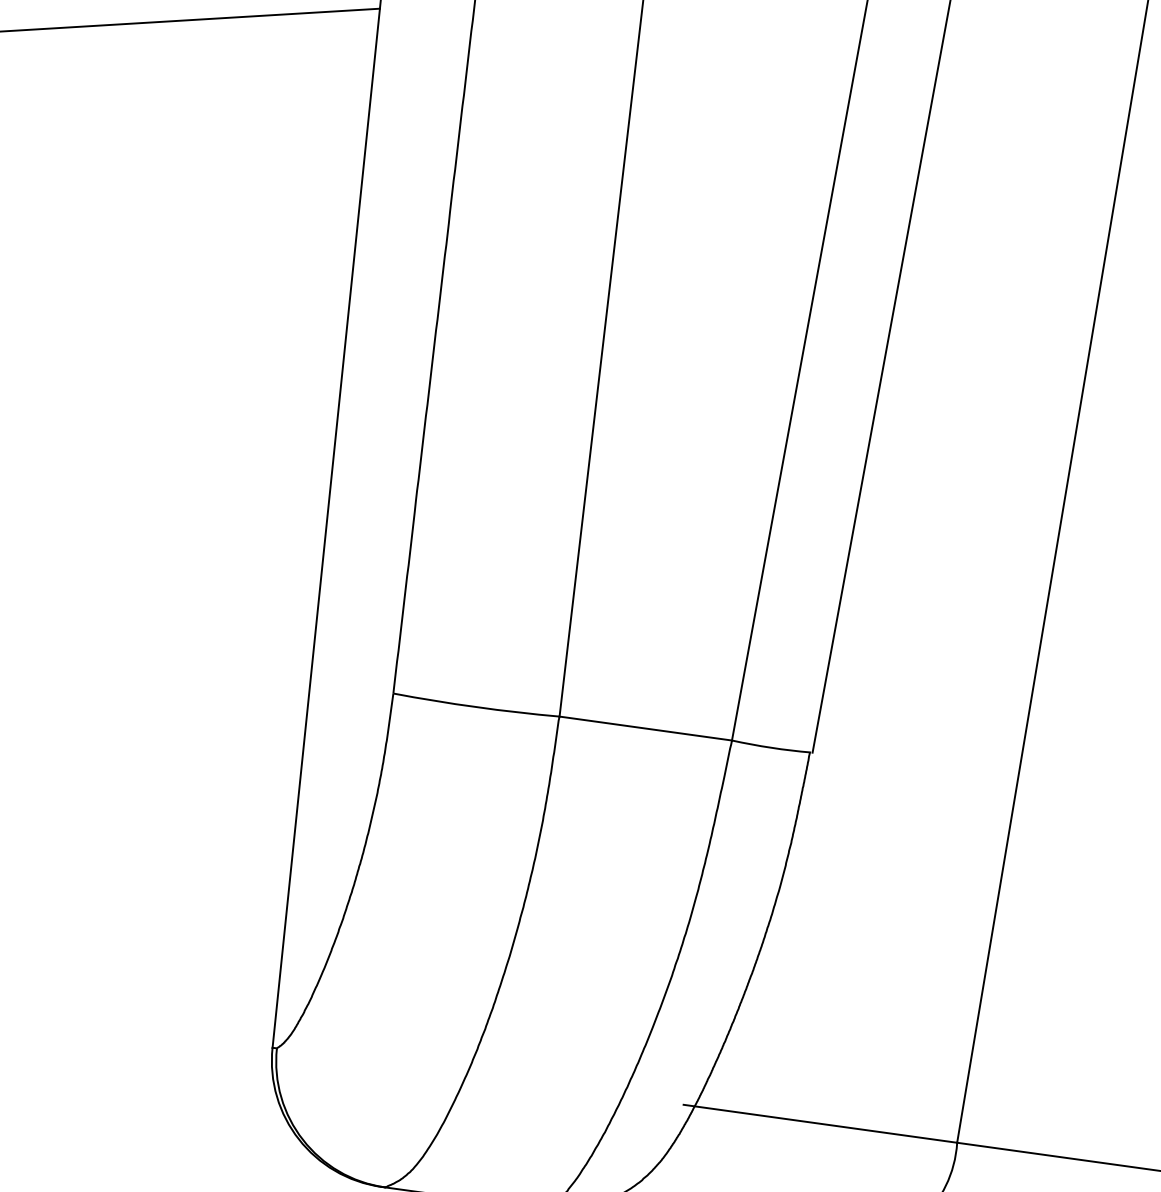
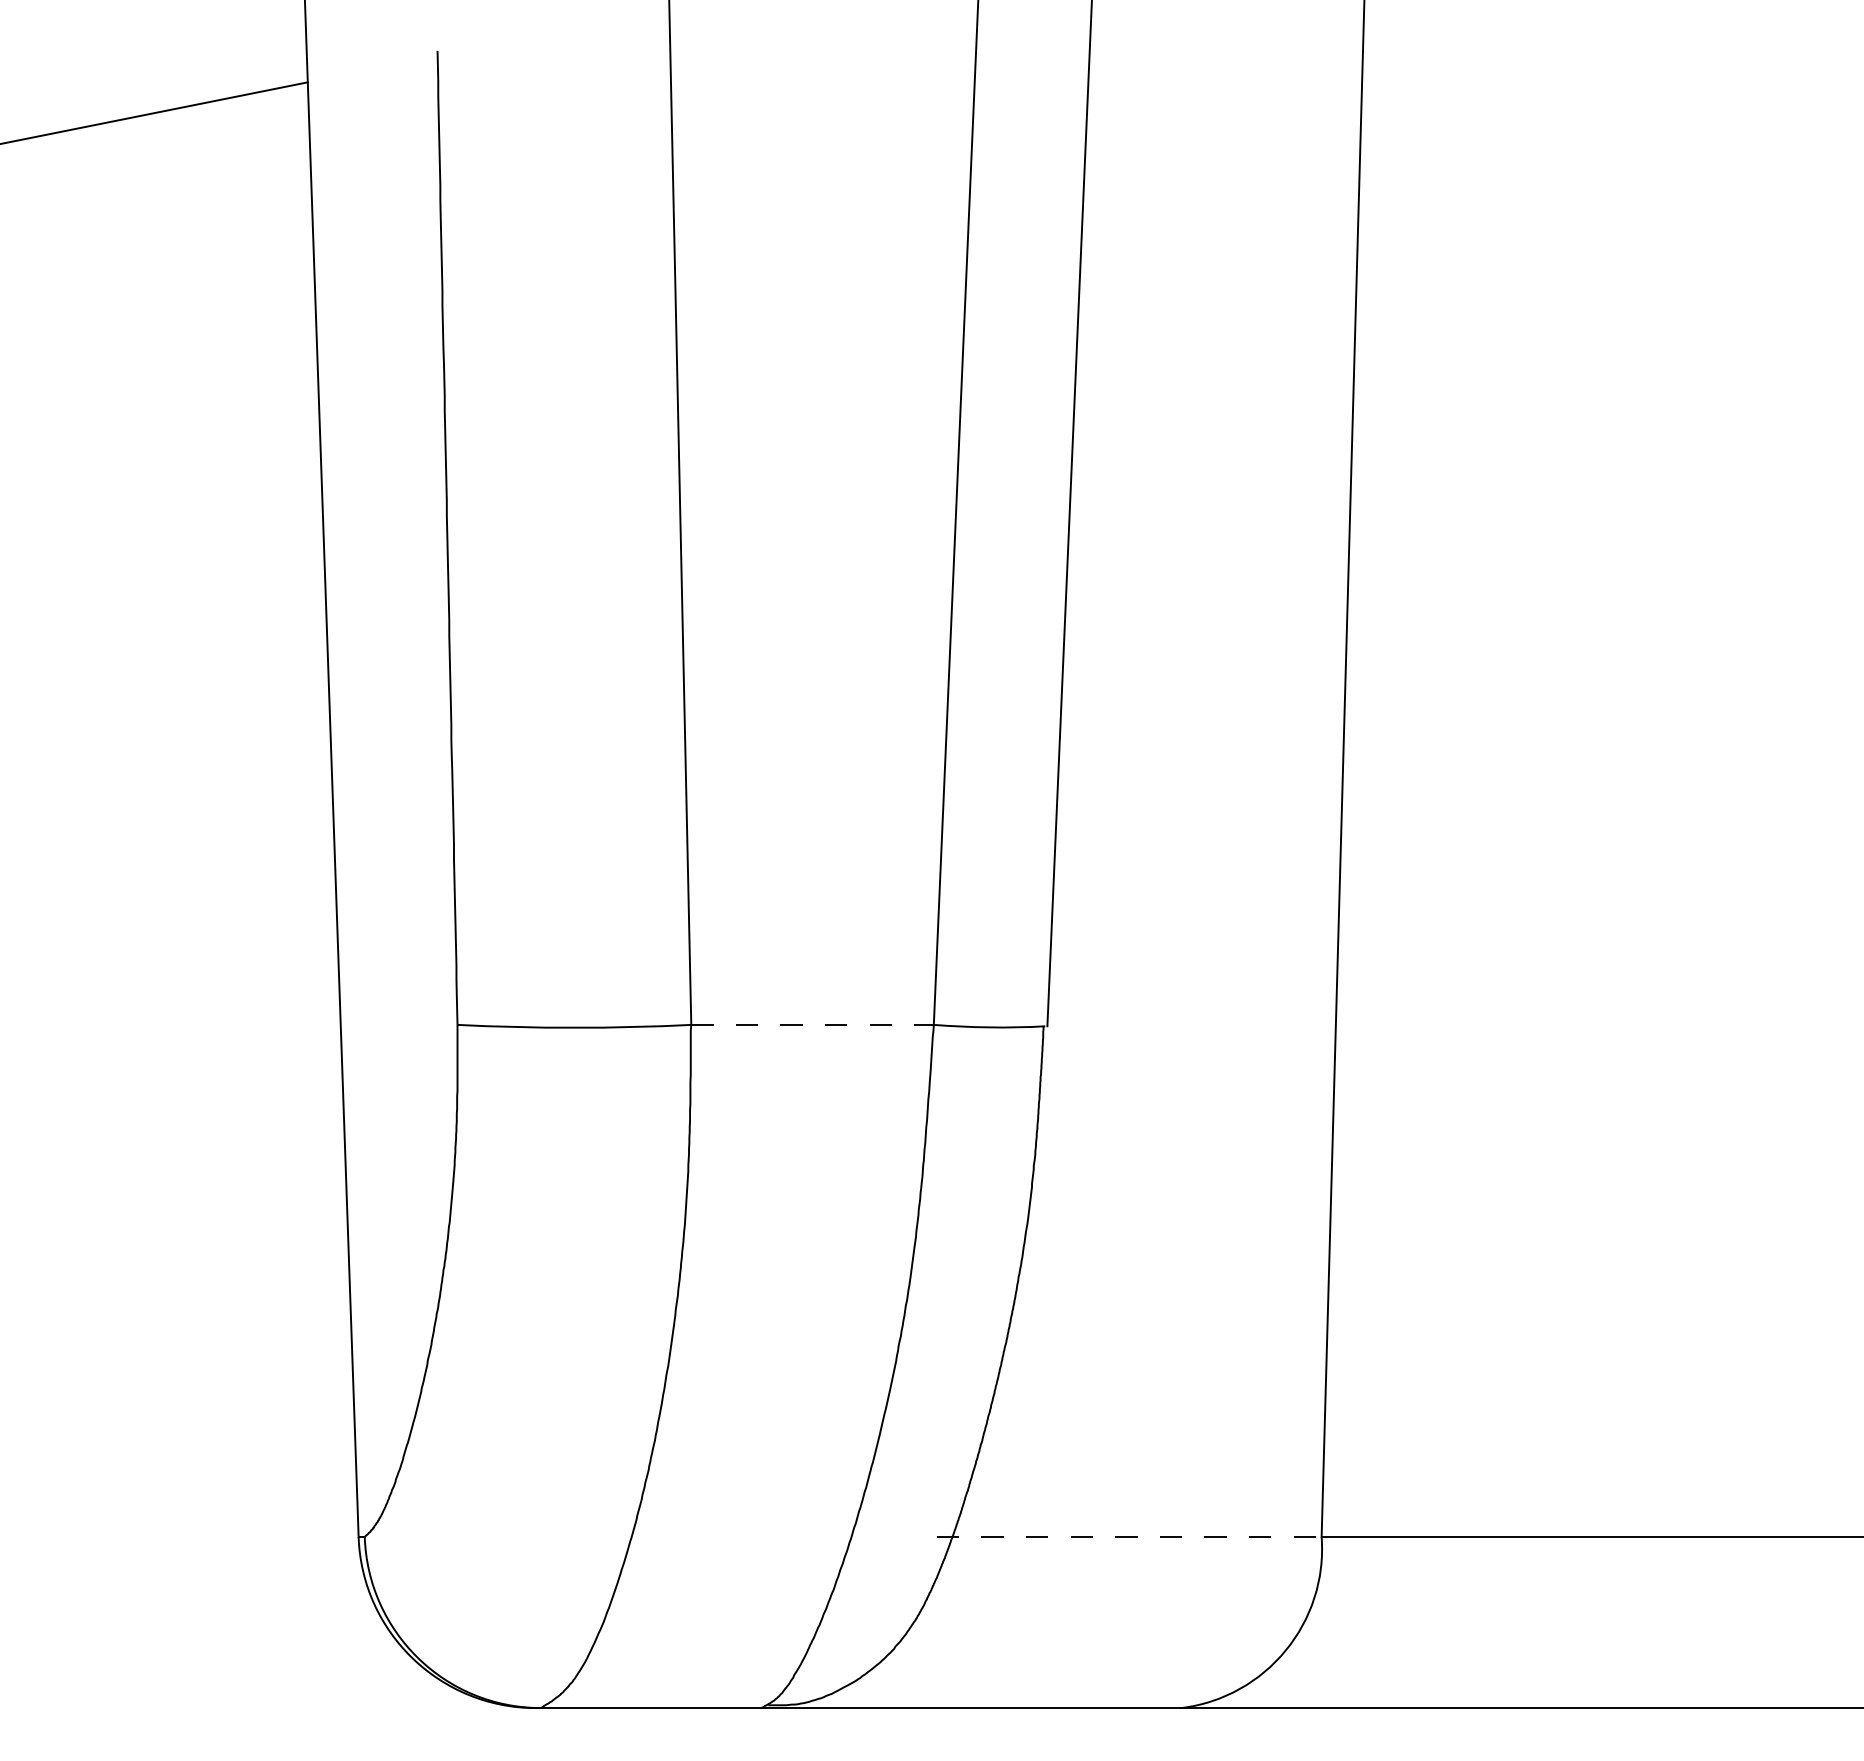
line: (646, 728) -> (813, 1024), solid -> dashed
line: (820, 1123) -> (1129, 1536), solid -> dashed

